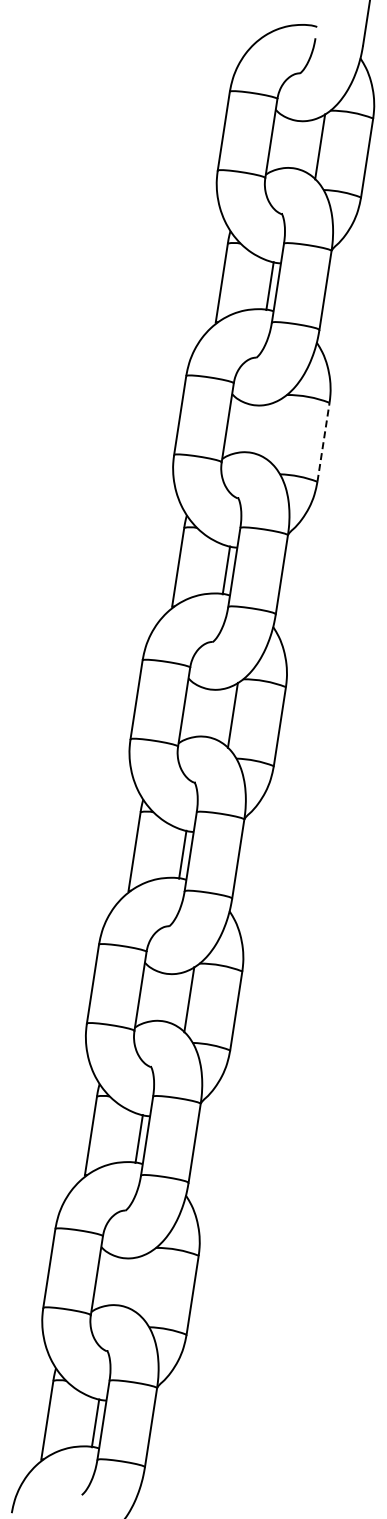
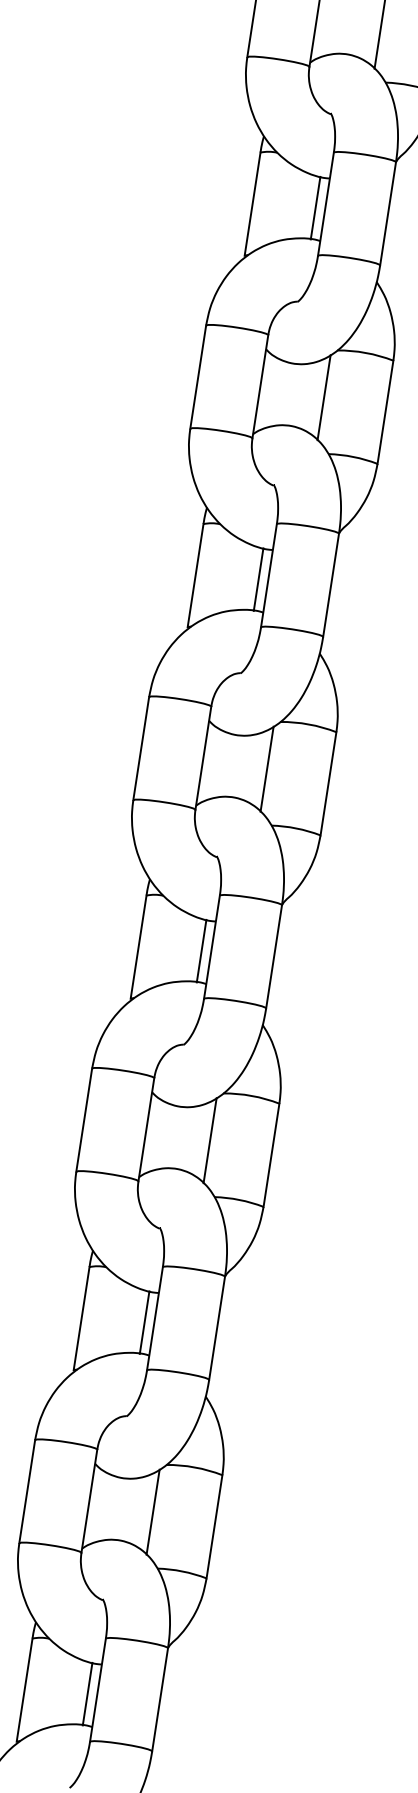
line: (276, 430) -> (324, 396), added
line: (323, 442) -> (385, 412), dashed -> solid
line: (145, 1283) -> (152, 1511), added

